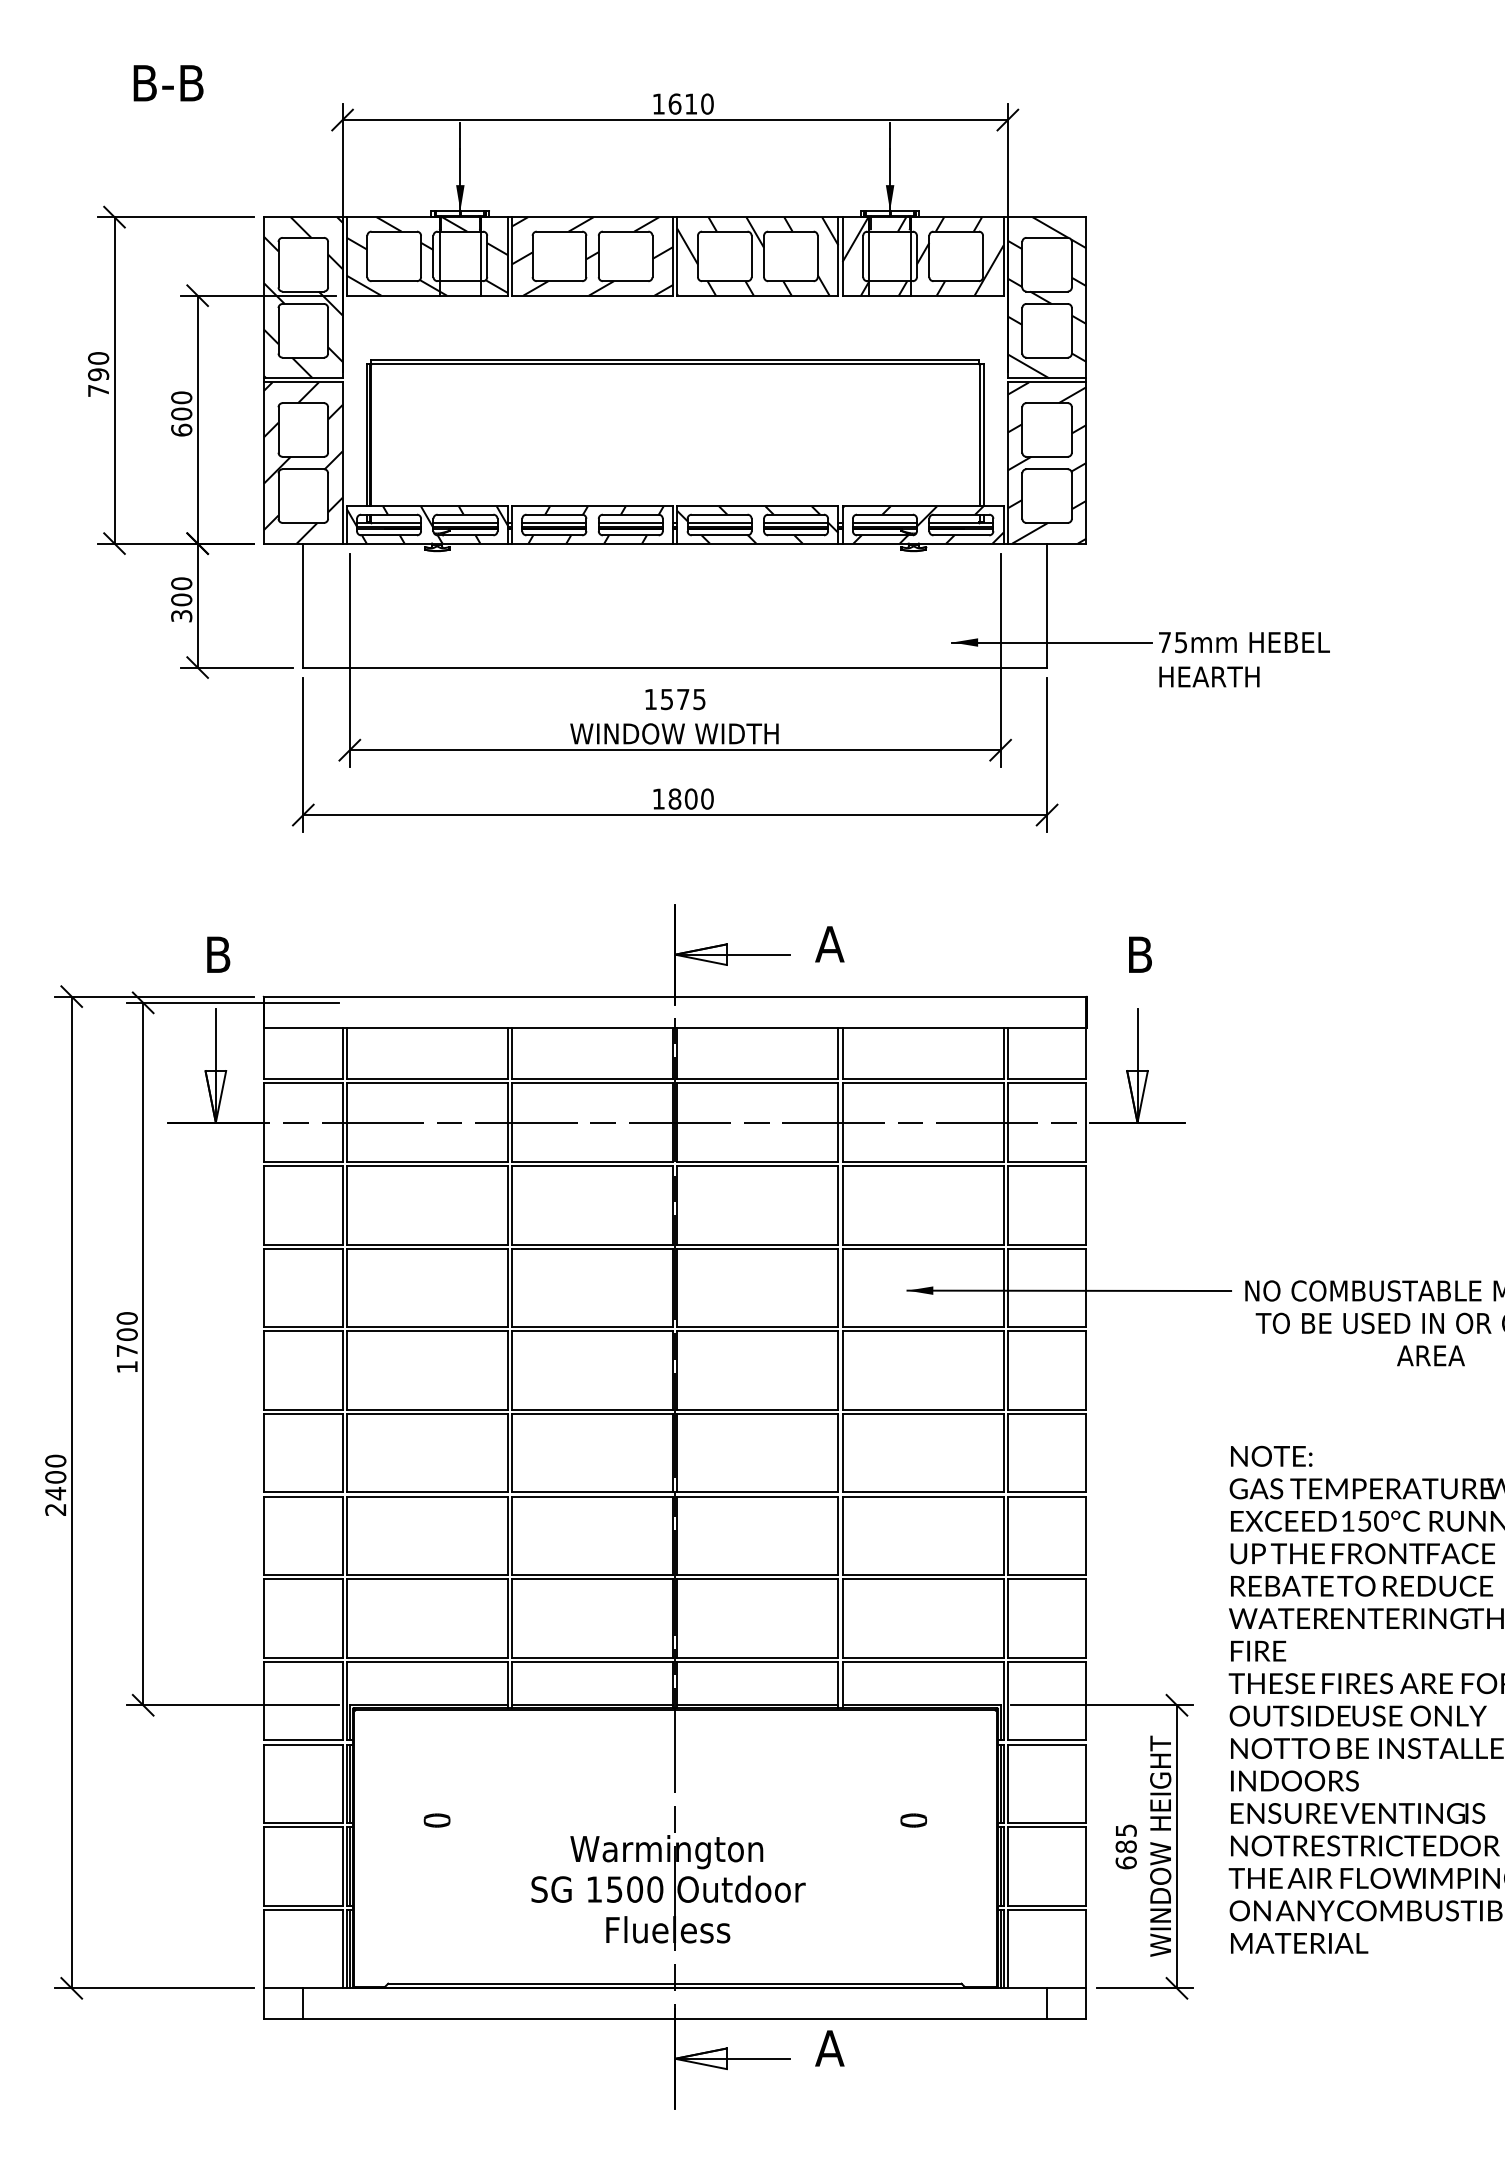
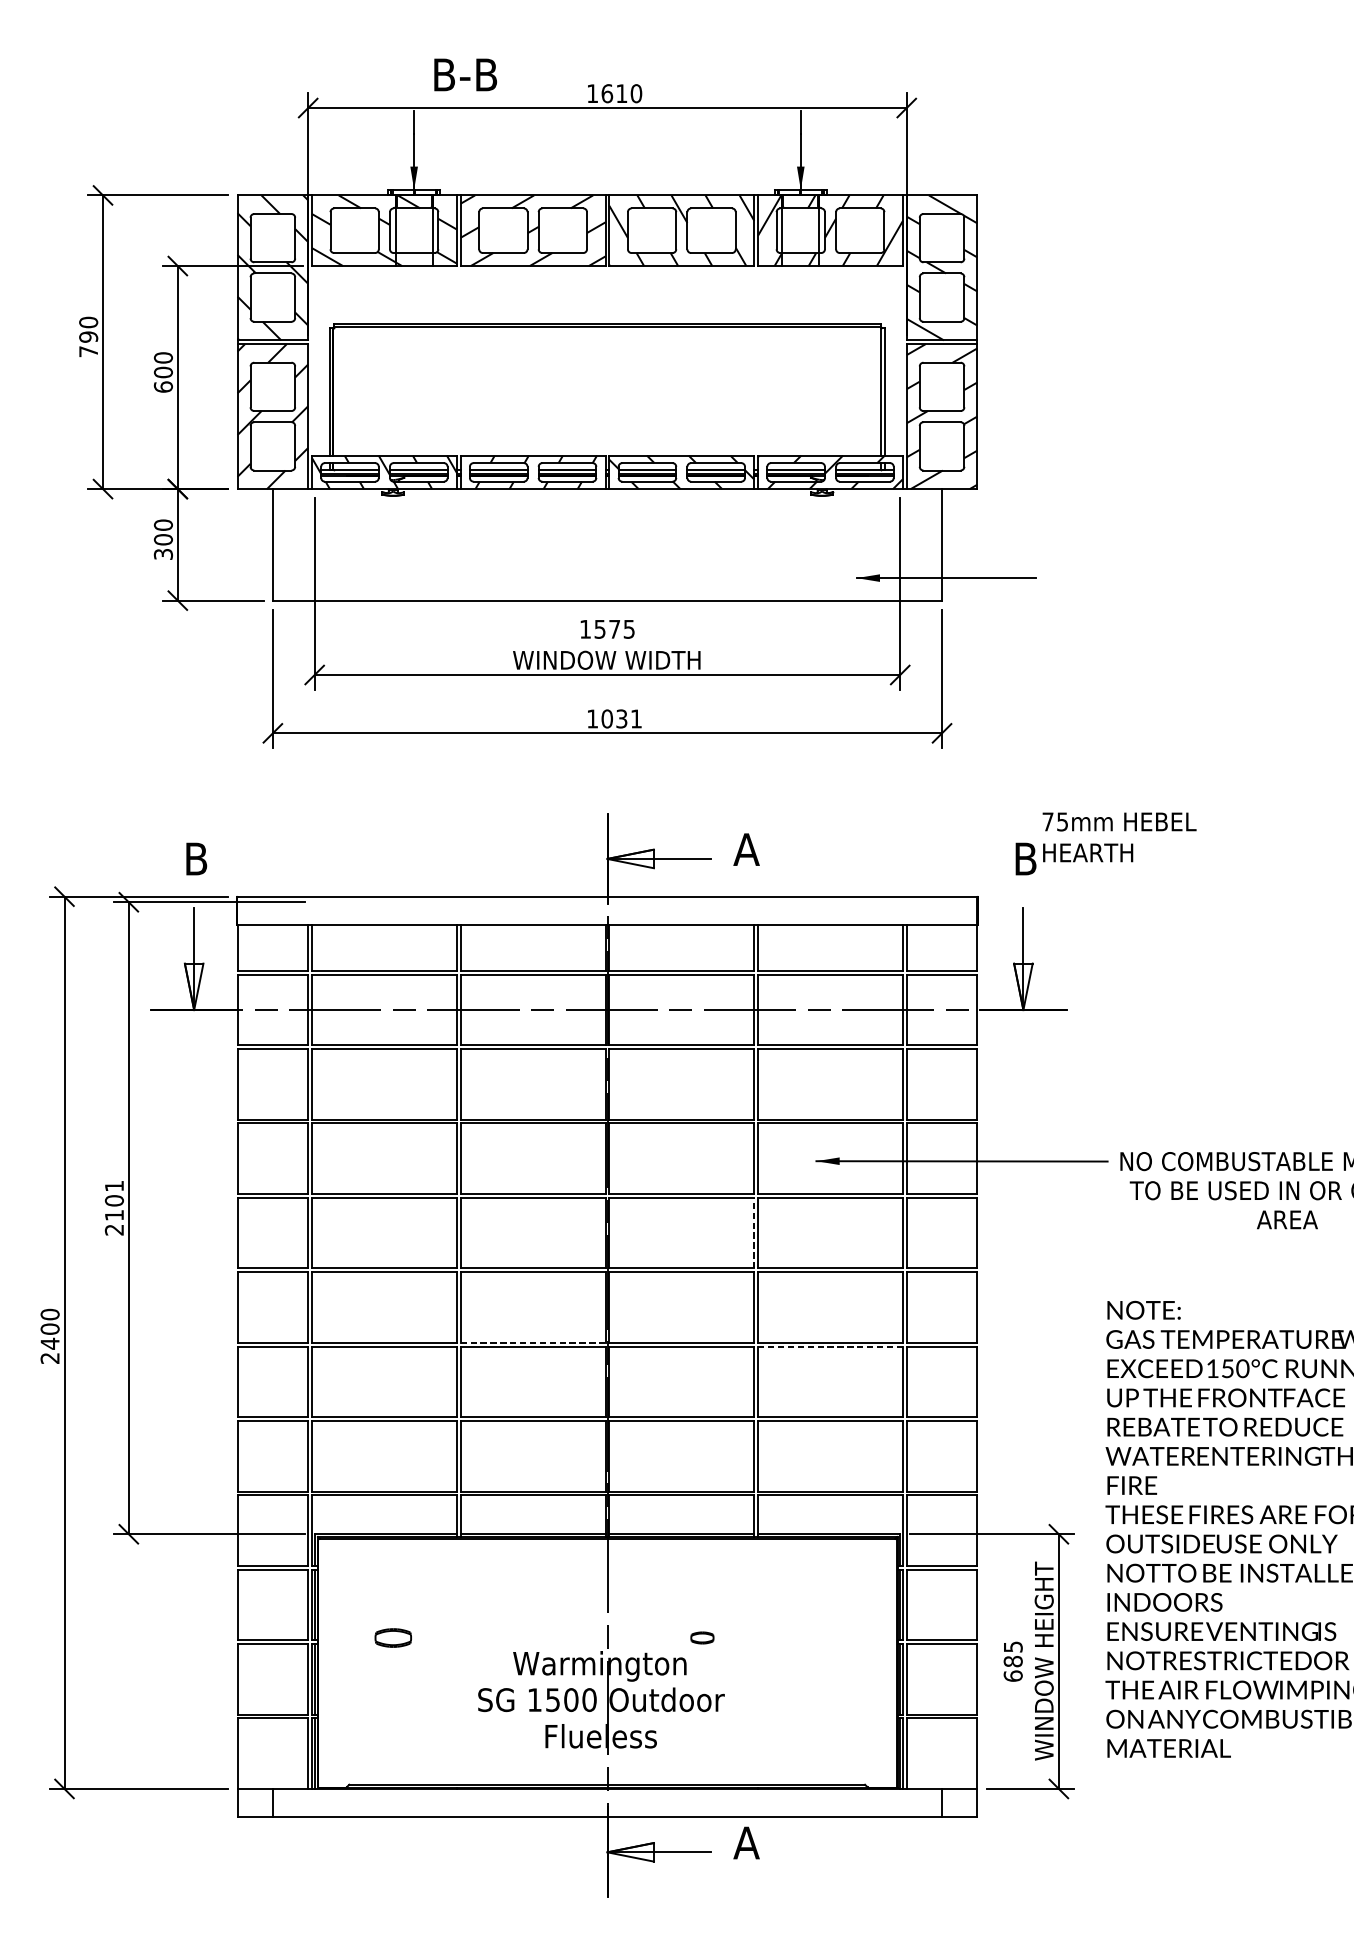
text: (168, 83) -> (465, 75), moved
text: (1244, 659) -> (1119, 837), moved
text: (690, 798) -> (621, 718), 1800 -> 1031
text: (126, 1342) -> (113, 1207), 1700 -> 2101
line: (838, 1370) -> (754, 1233), solid -> dashed
line: (592, 1492) -> (533, 1342), solid -> dashed
line: (923, 1496) -> (830, 1346), solid -> dashed
part: (436, 1820) -> (392, 1637), size x1.6
part: (913, 1820) -> (702, 1637), moved

